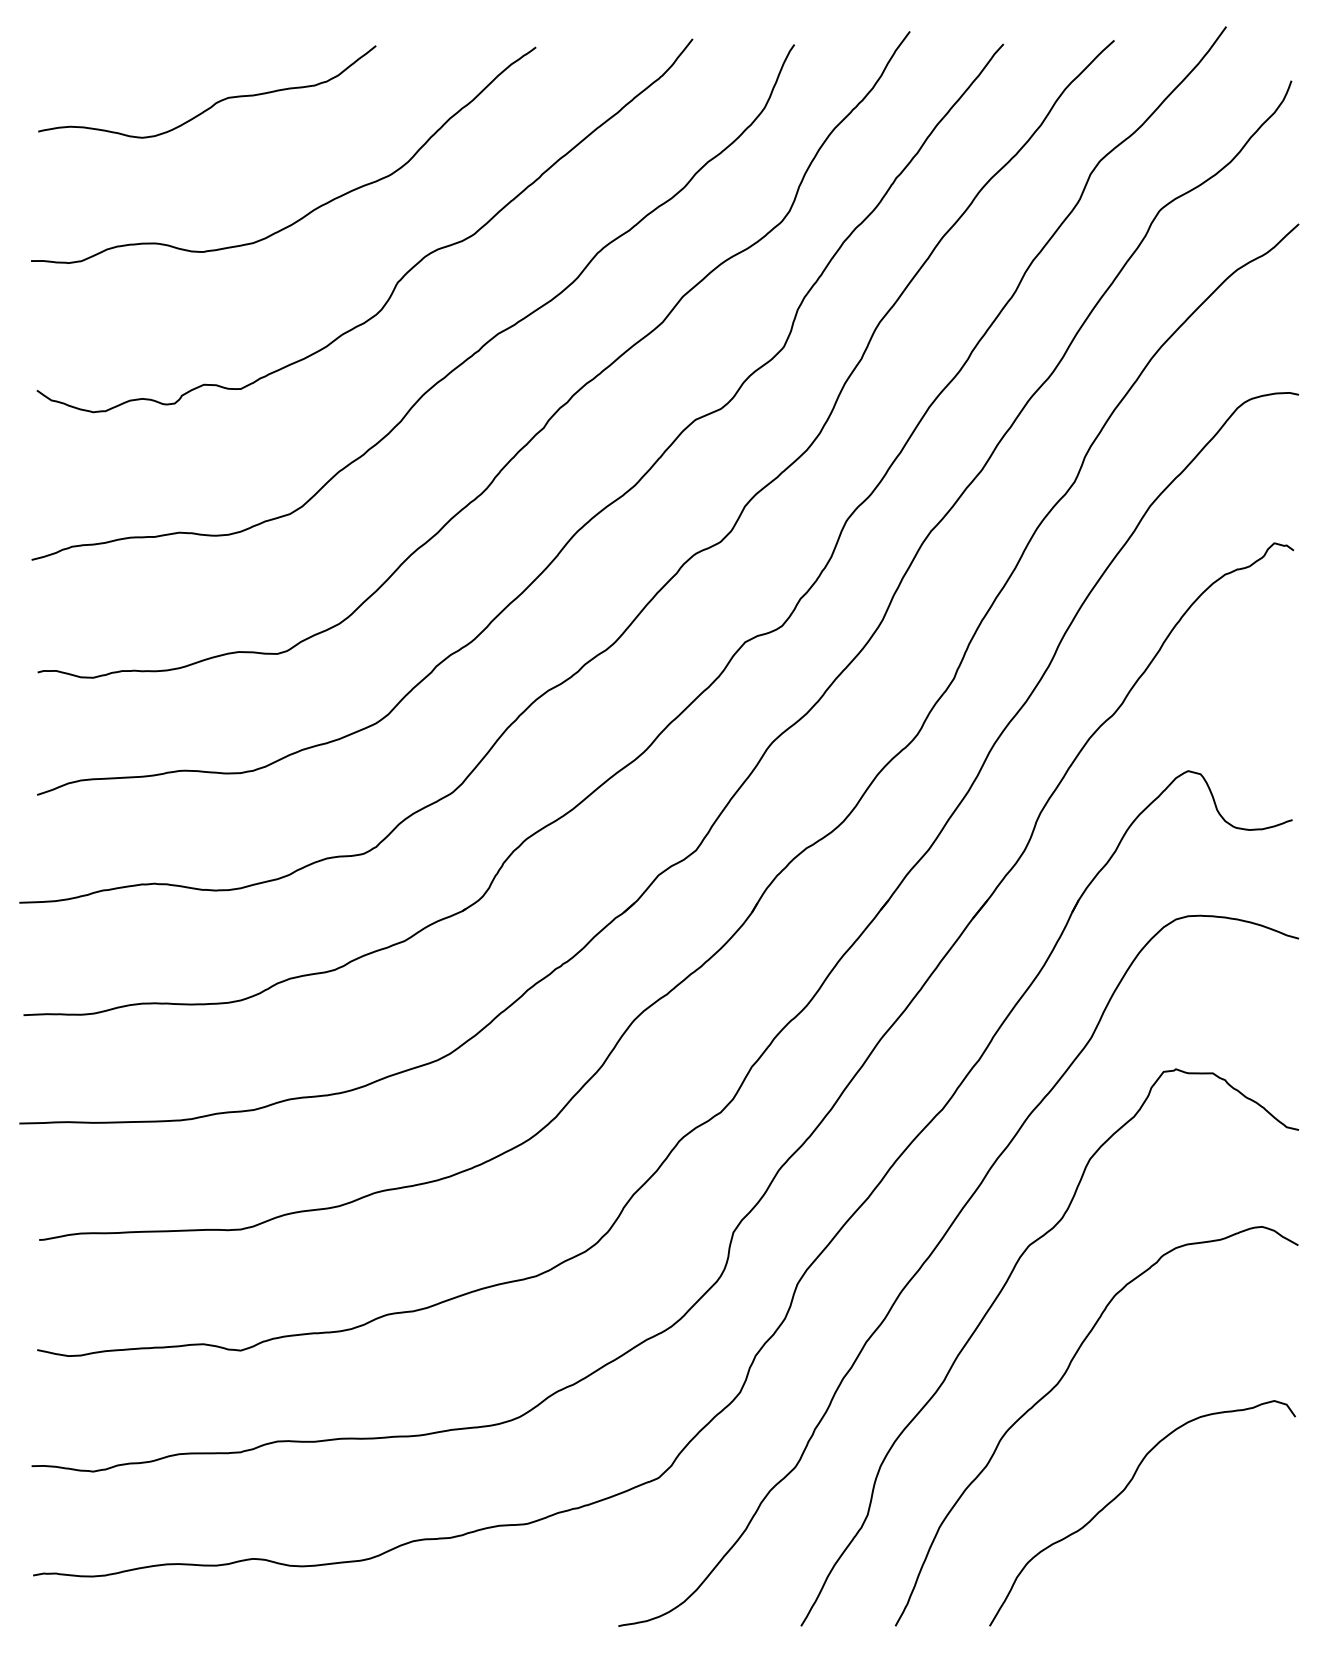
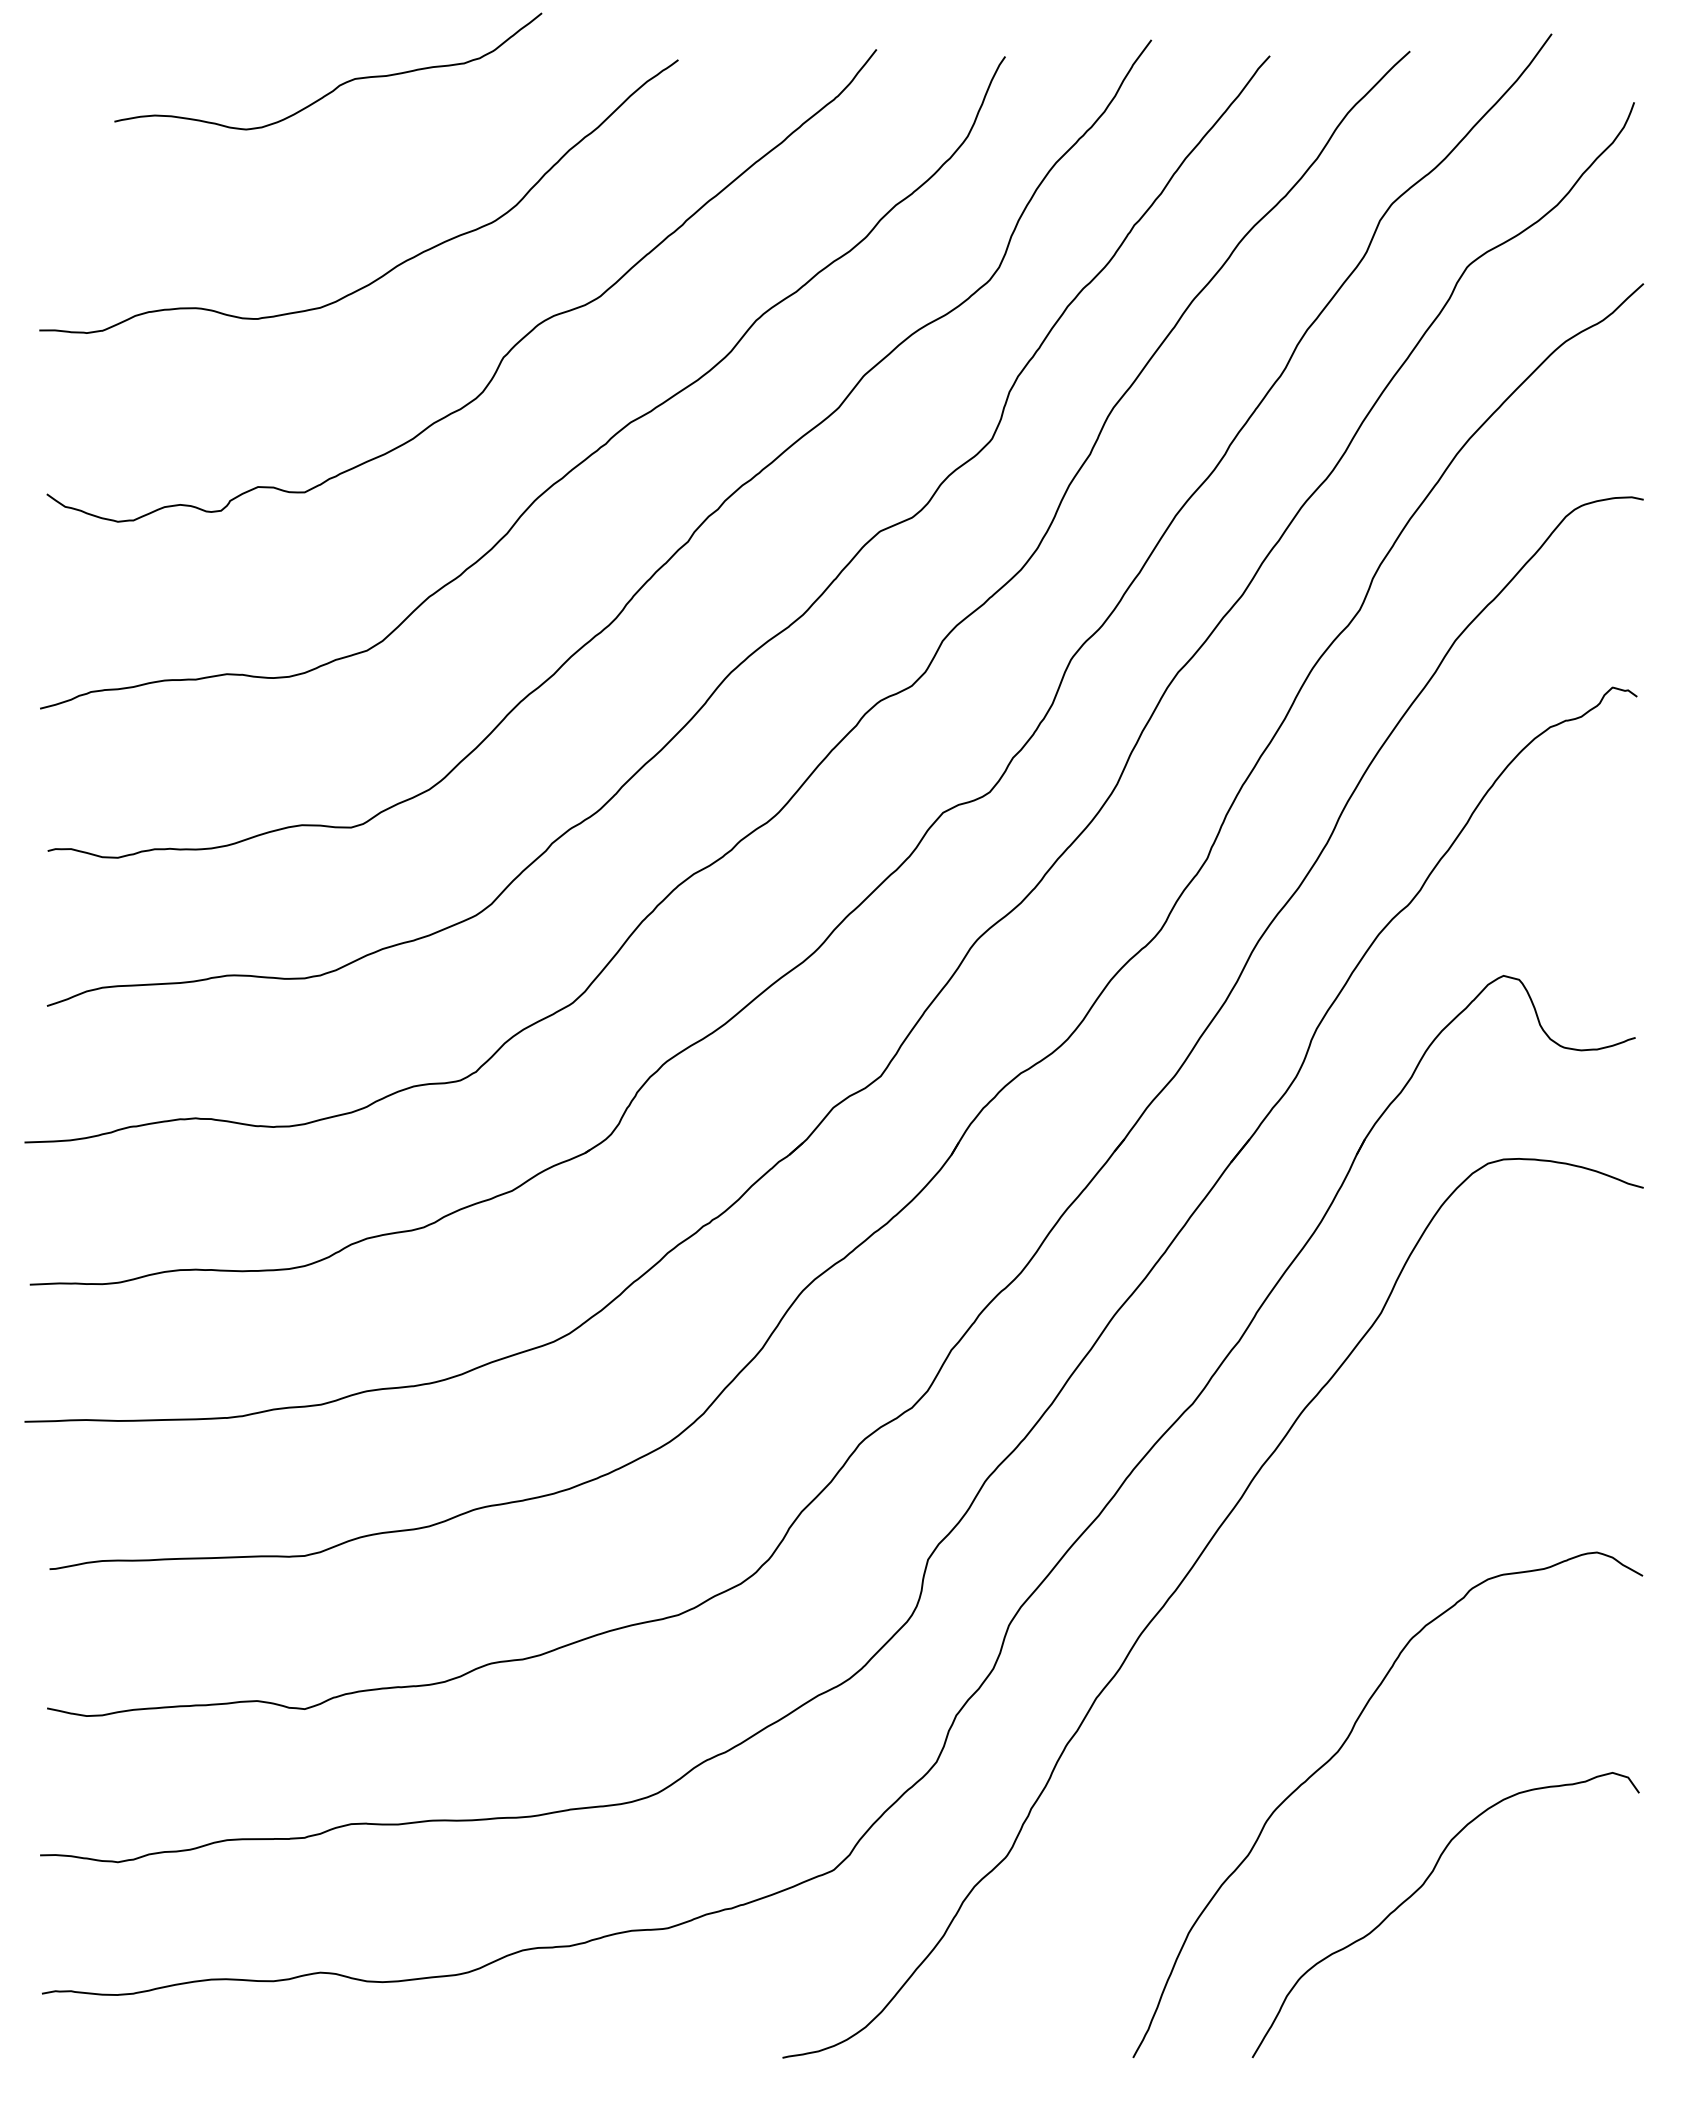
curve: (216, 102) -> (339, 84), moved
curve: (991, 1307) -> (1254, 1654), removed

